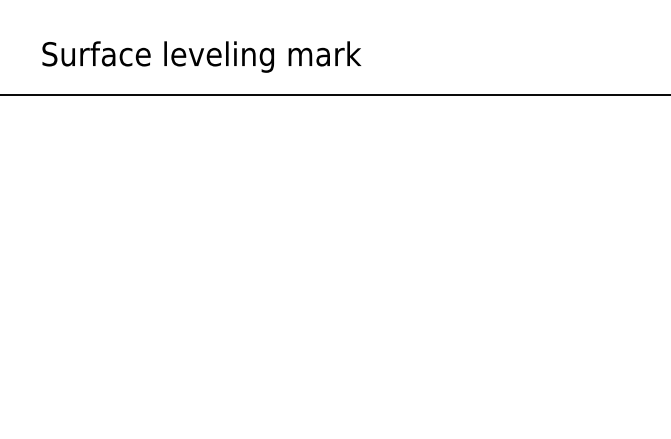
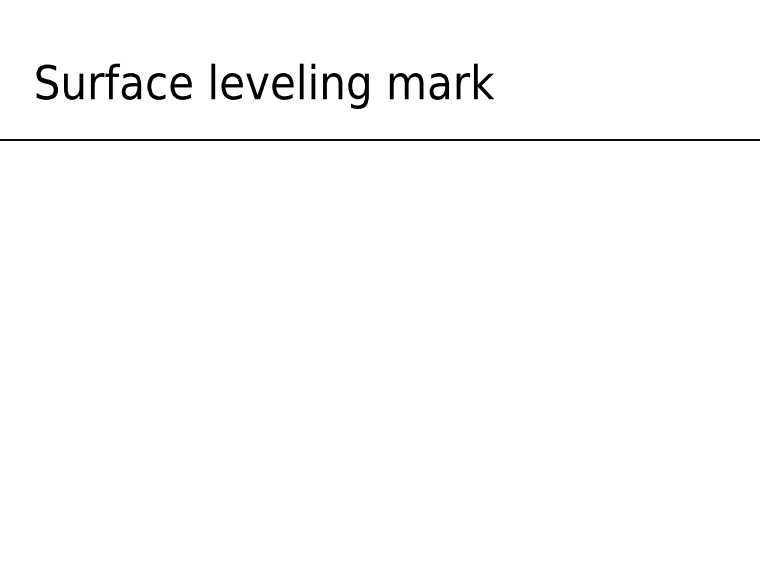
text: (201, 56) -> (264, 85), moved

